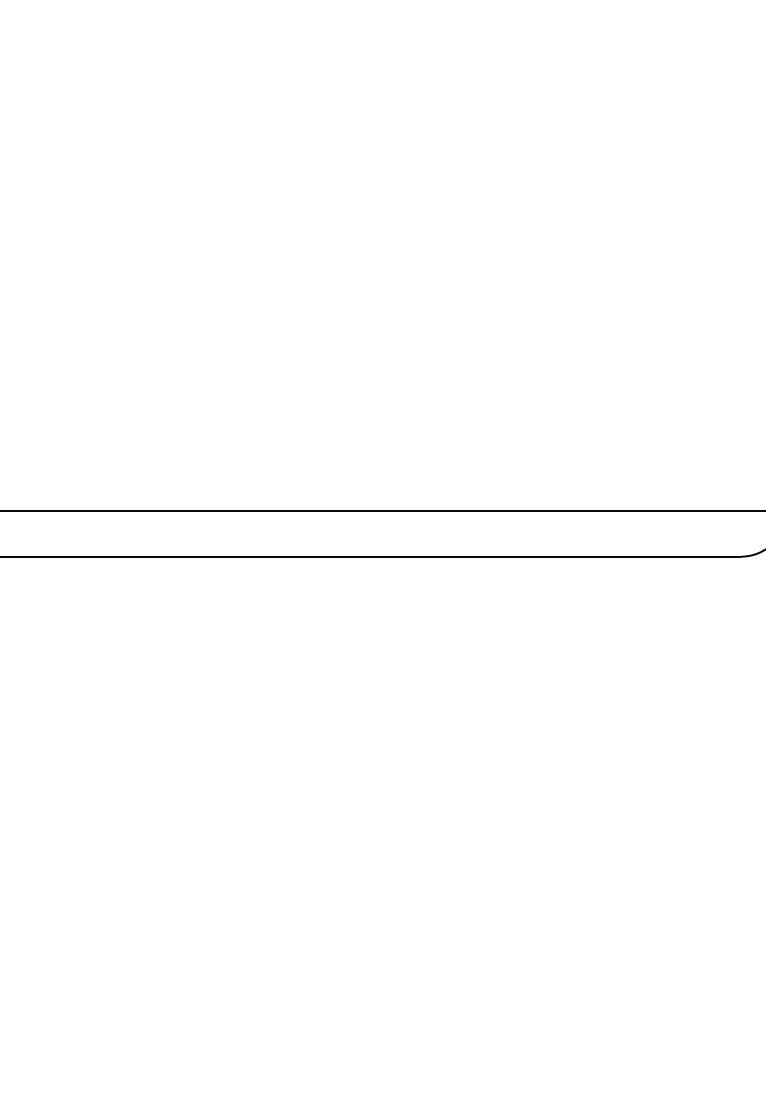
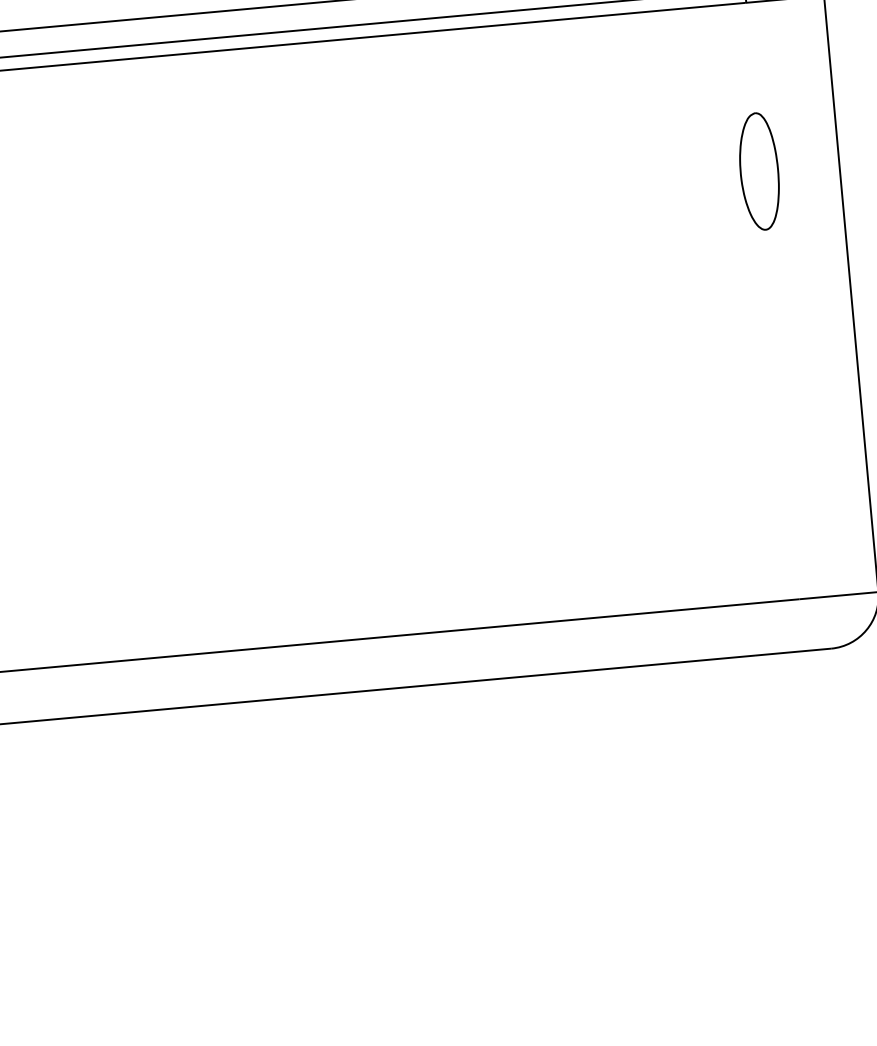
part: (716, 138) -> (759, 171), added

